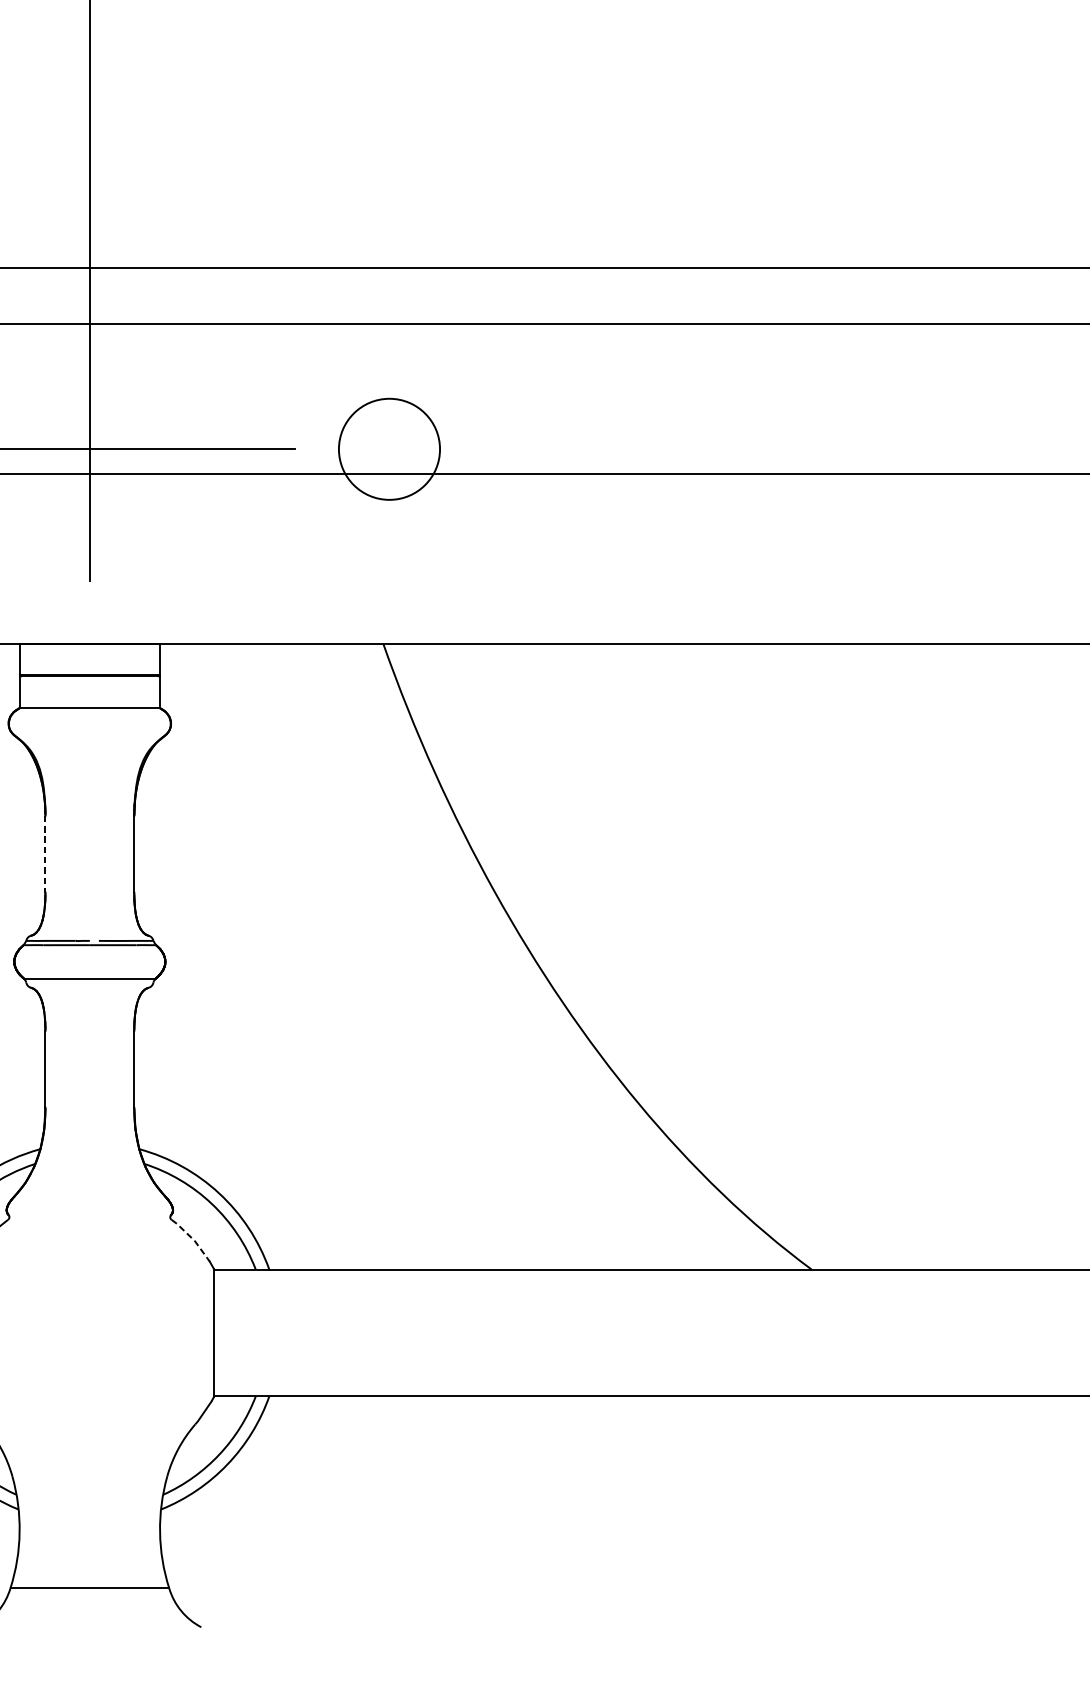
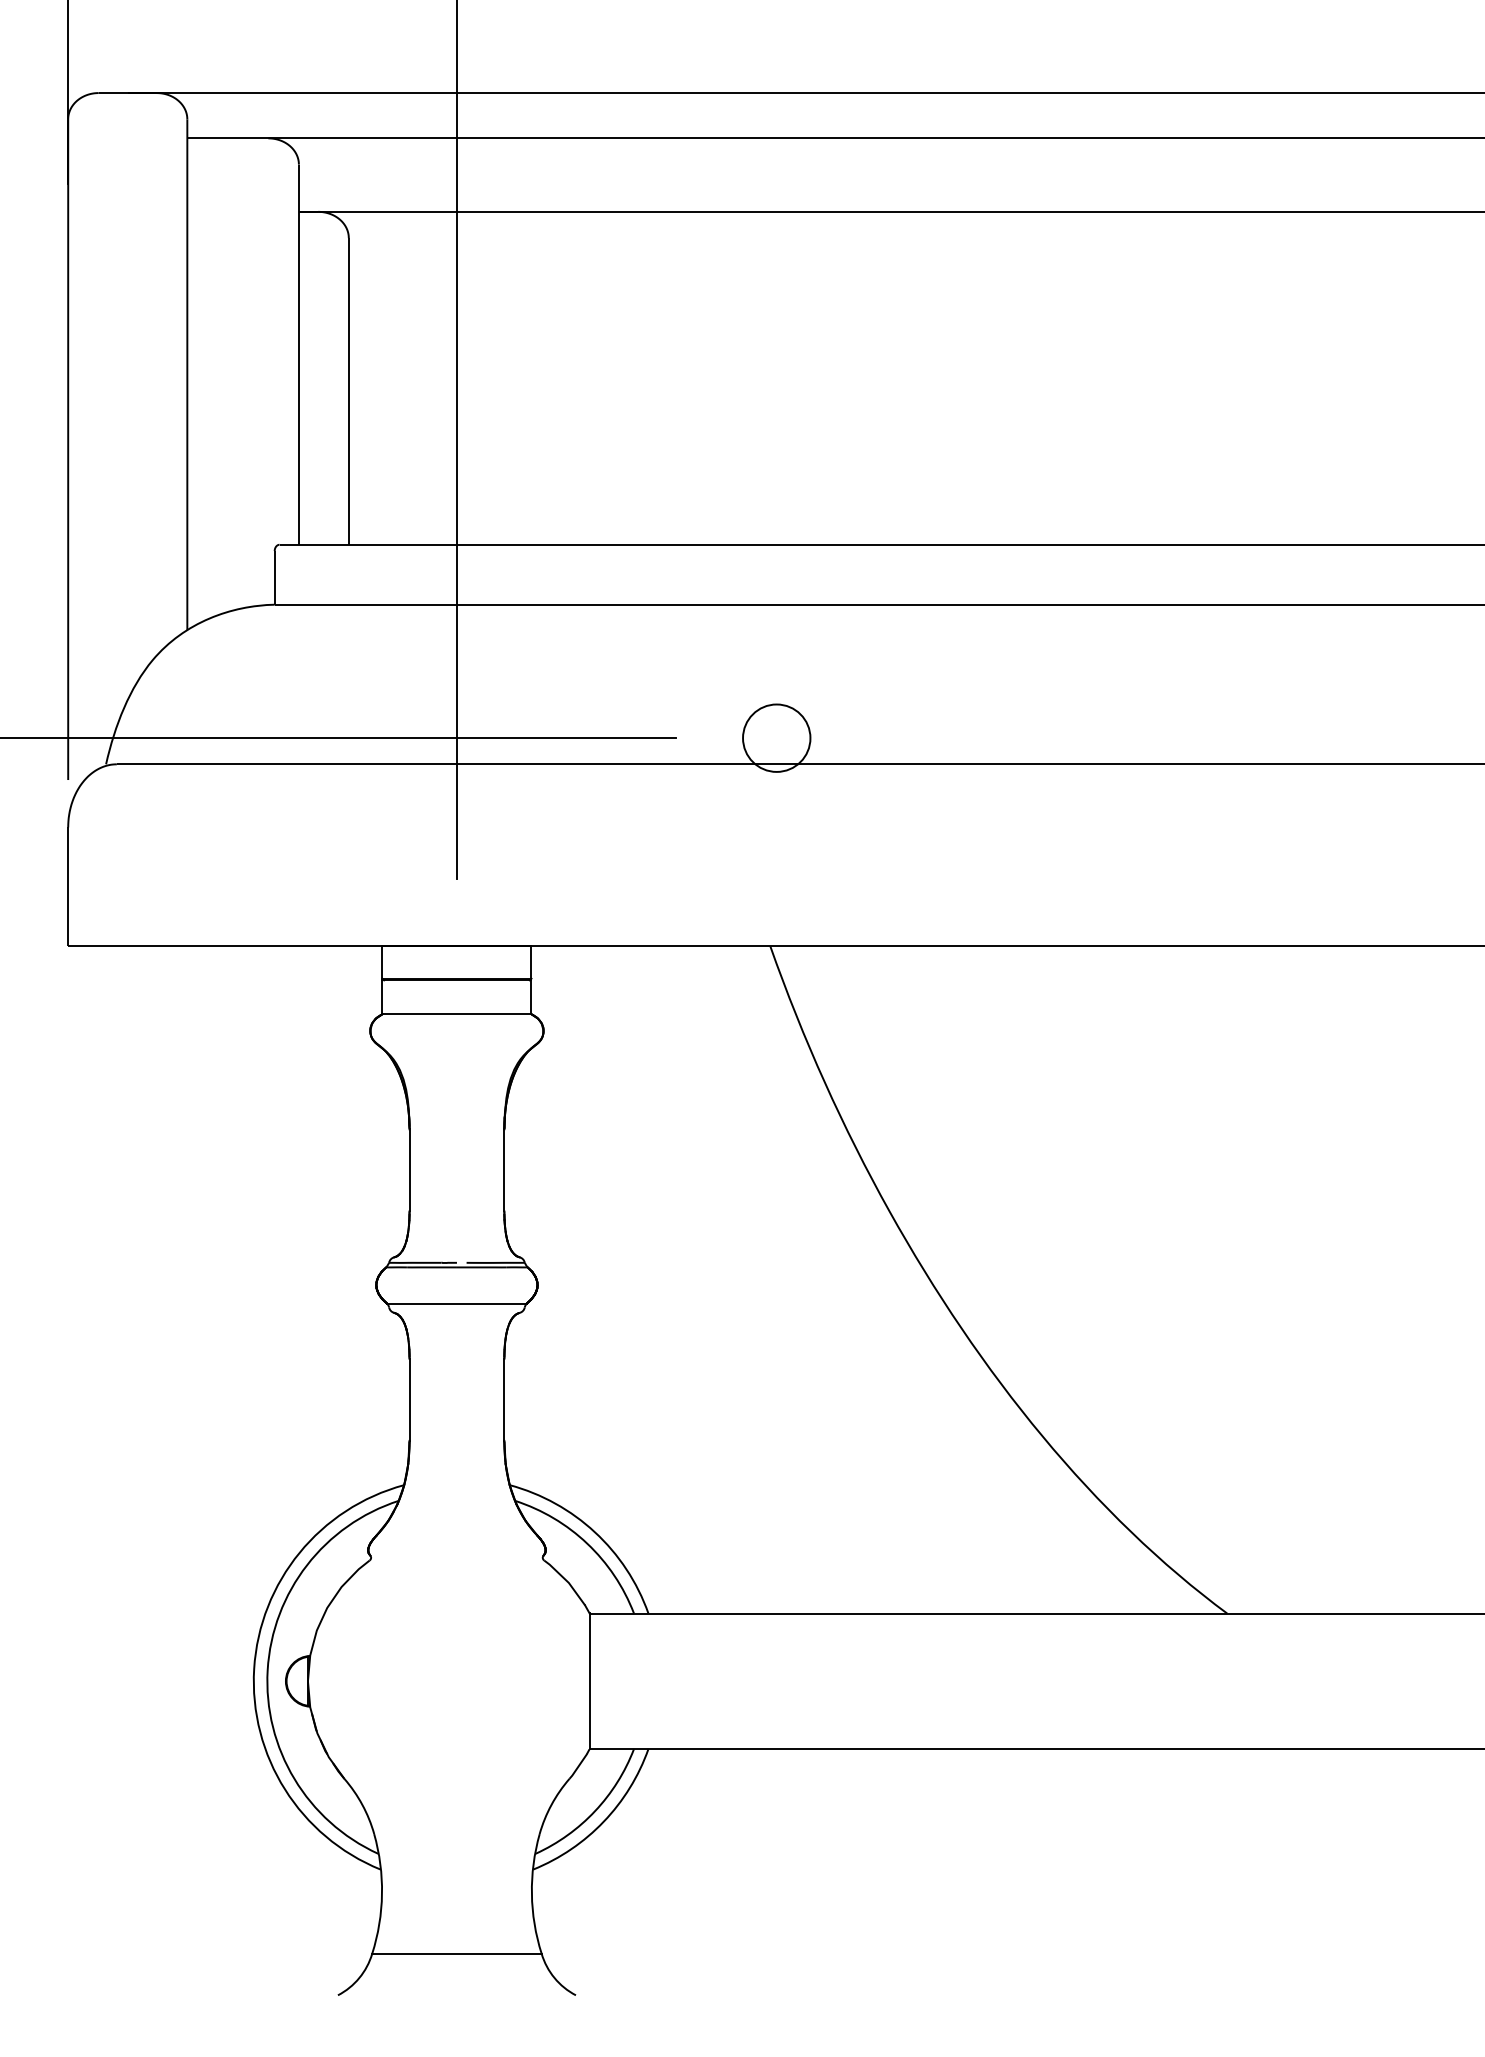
circle: (389, 448) -> (776, 737), size x0.62
line: (45, 854) -> (409, 1170), dashed -> solid
line: (192, 1238) -> (566, 1580), dashed -> solid

